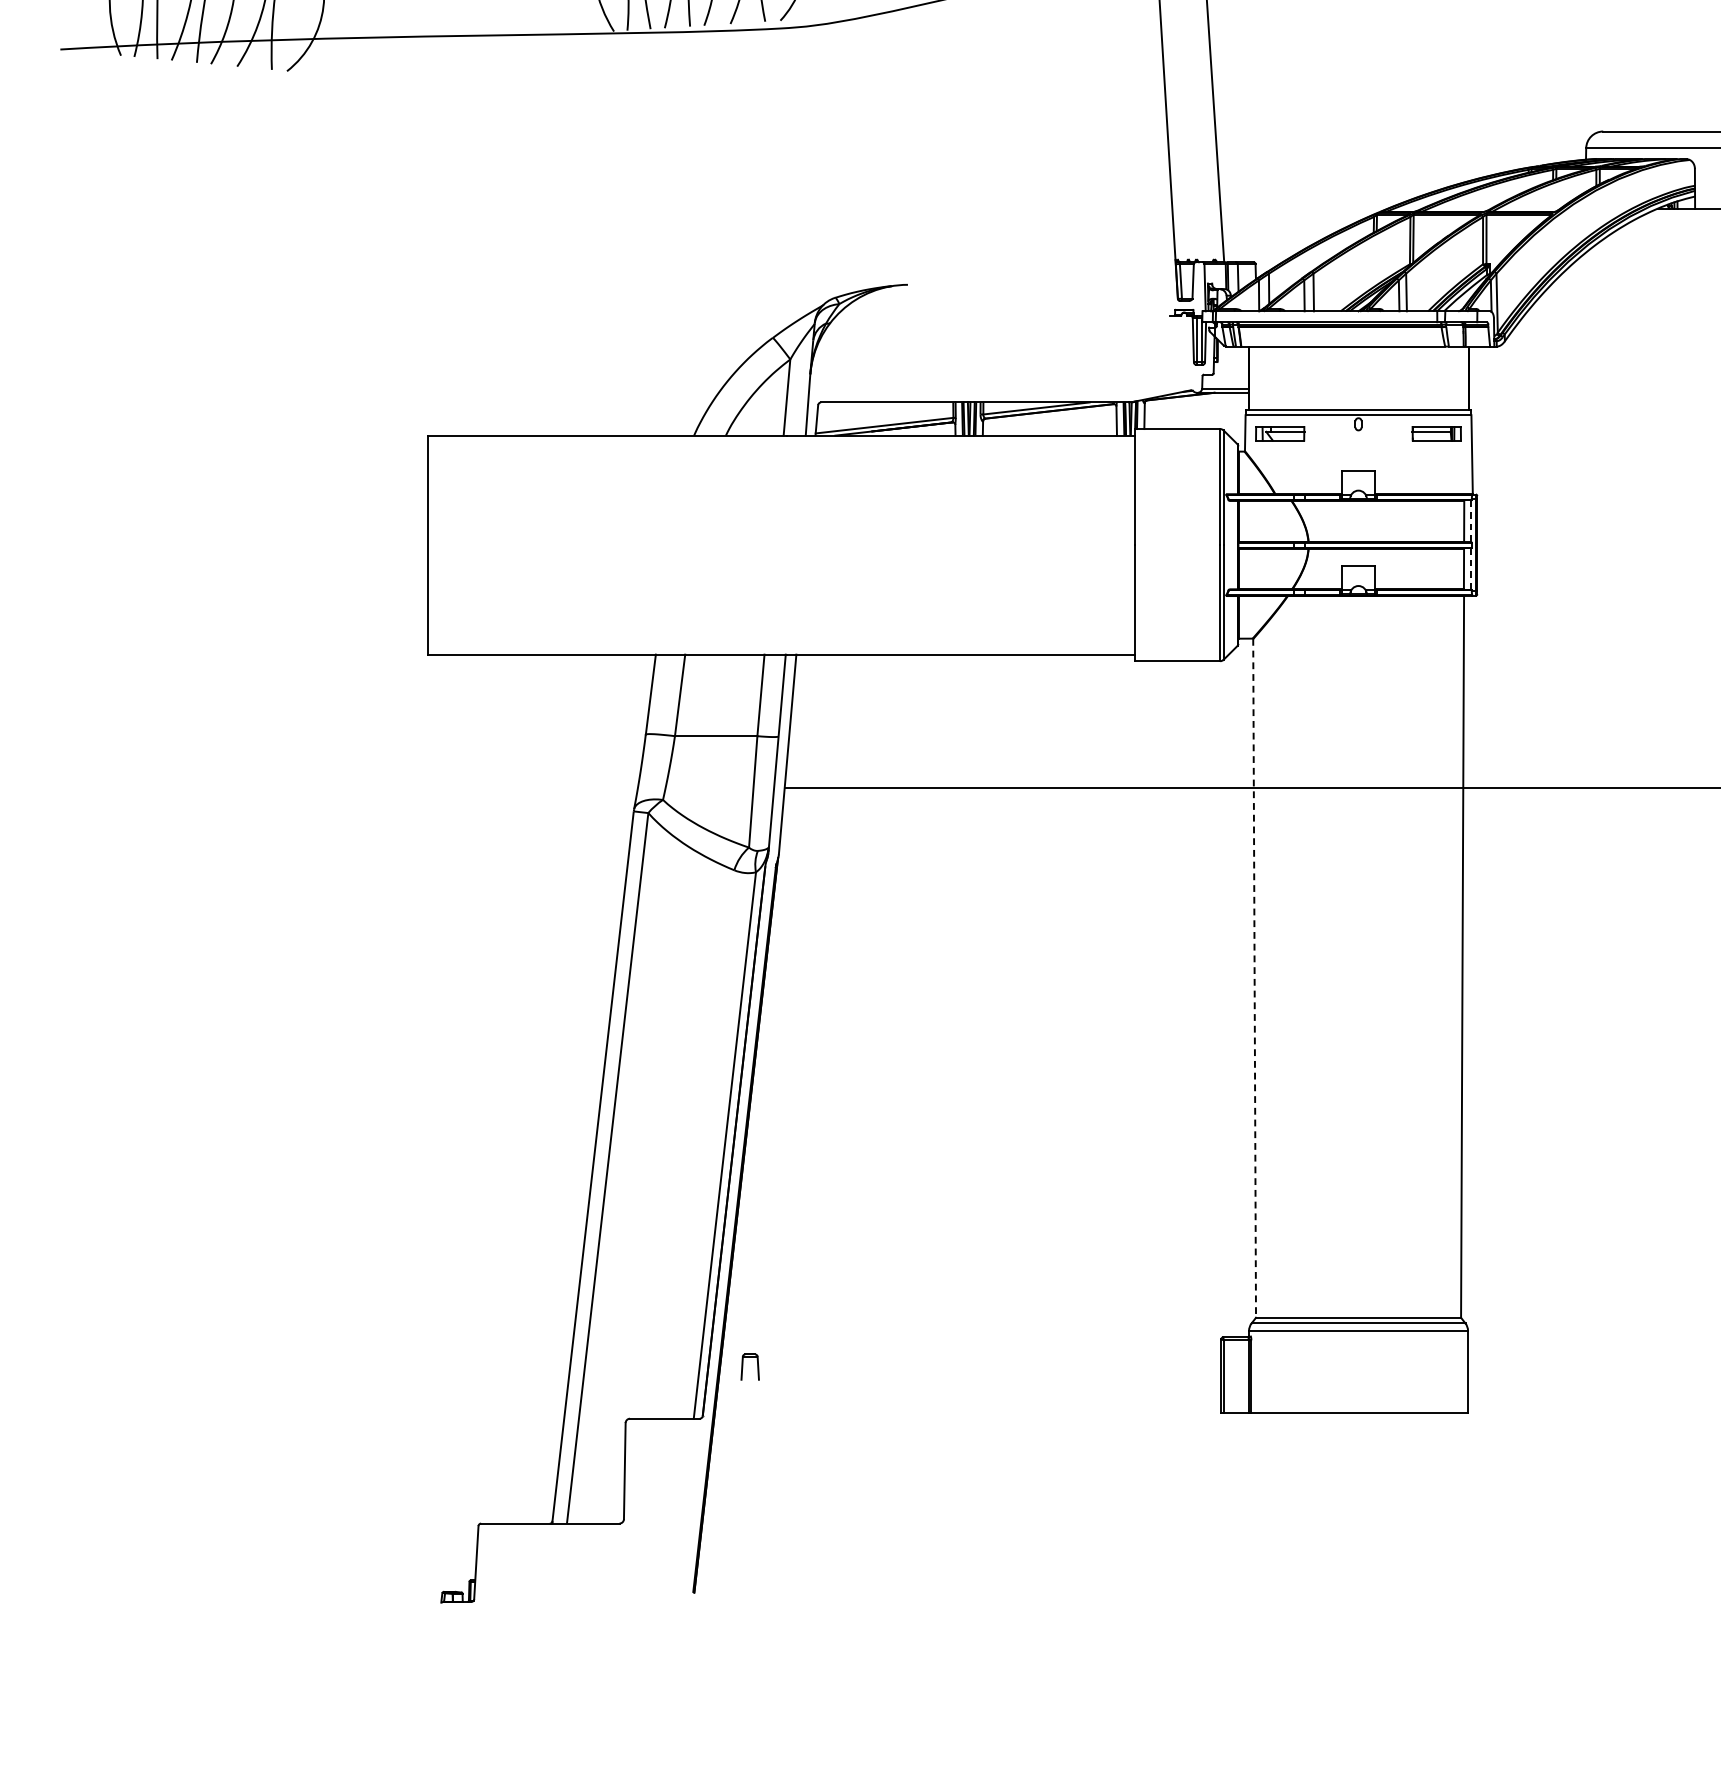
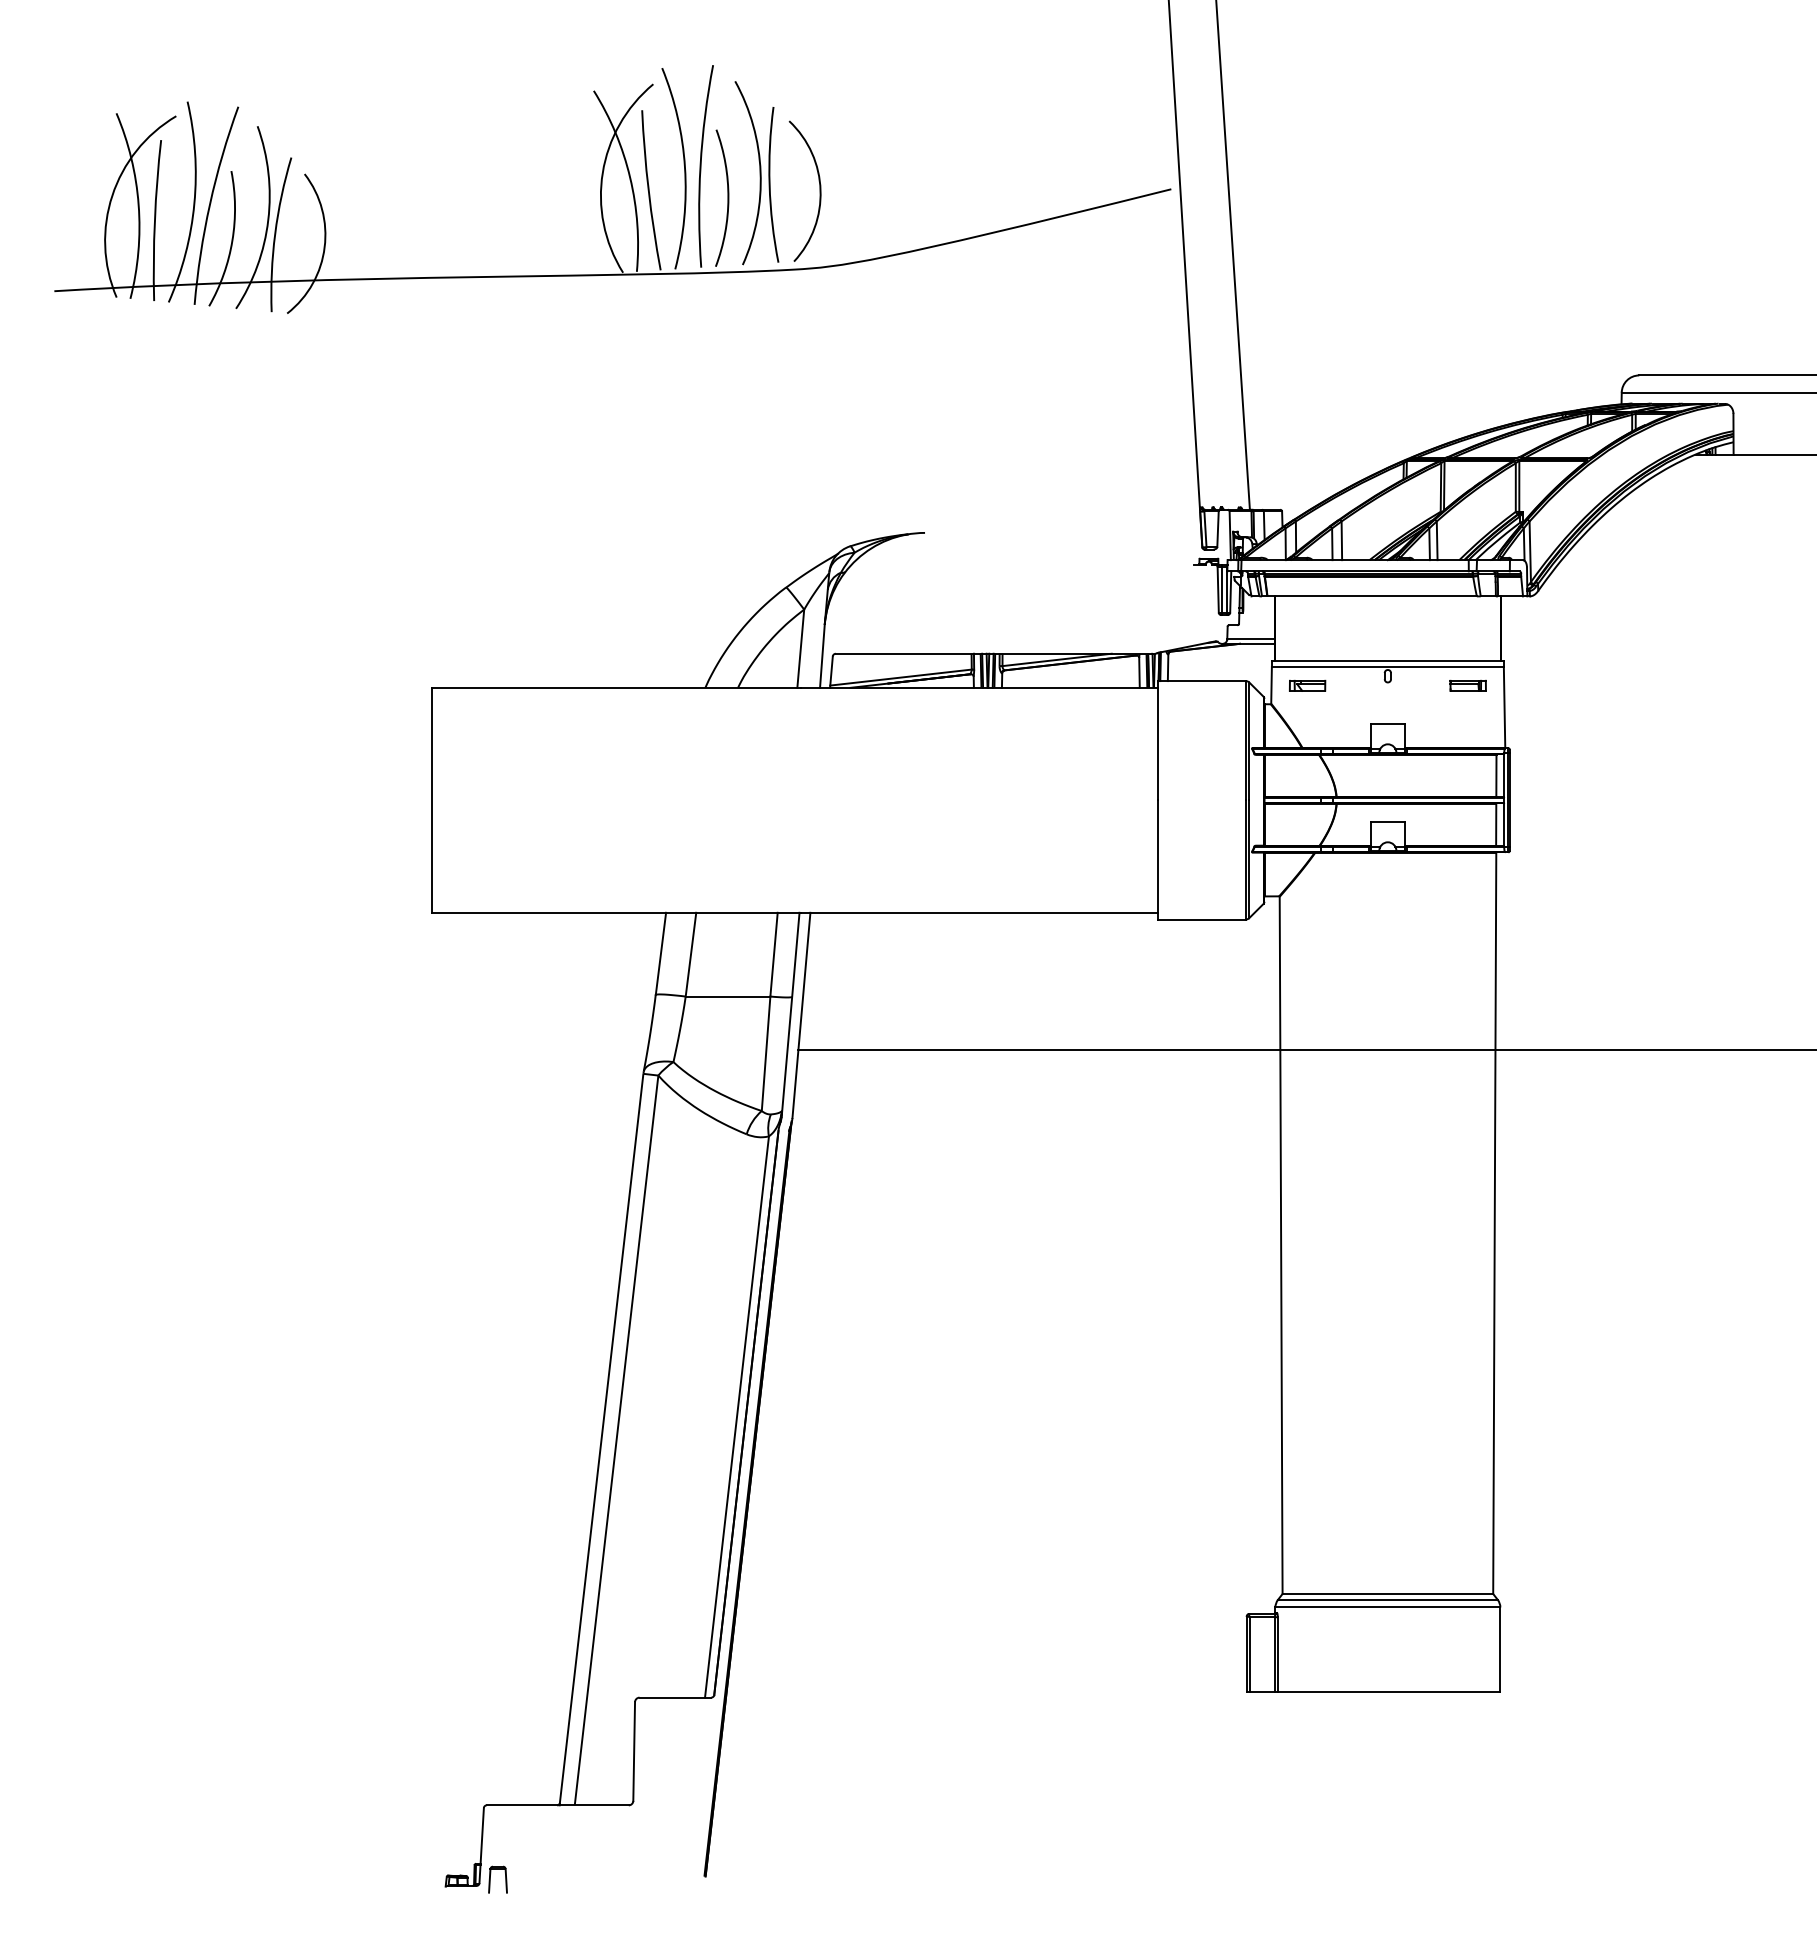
part: (1280, 433) -> (1307, 685), size x0.71
part: (1436, 433) -> (1467, 685), size x0.71
line: (1471, 520) -> (1503, 775), dashed -> solid
line: (1471, 568) -> (1503, 824), dashed -> solid
line: (1254, 978) -> (1281, 1245), dashed -> solid
part: (742, 1366) -> (490, 1879), moved

